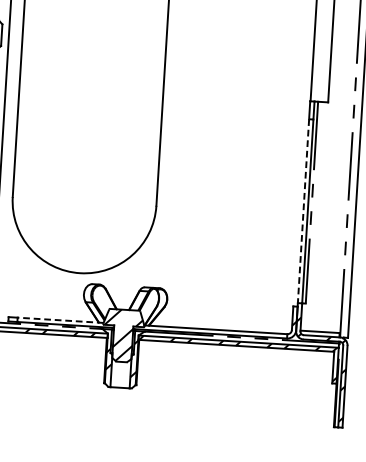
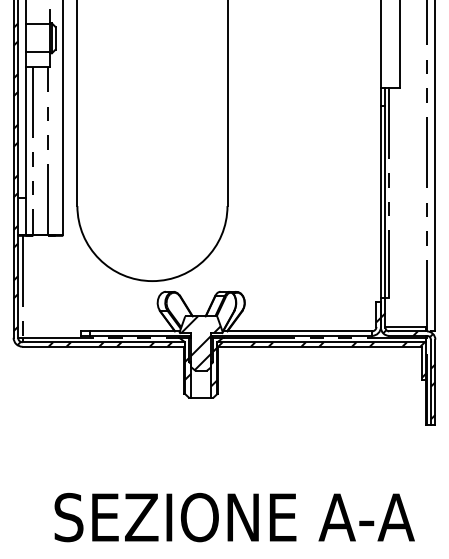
line: (303, 211) -> (380, 202), dashed -> solid
line: (61, 320) -> (135, 331), dashed -> solid

